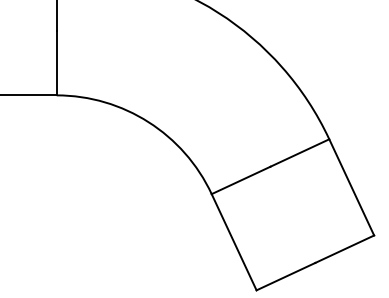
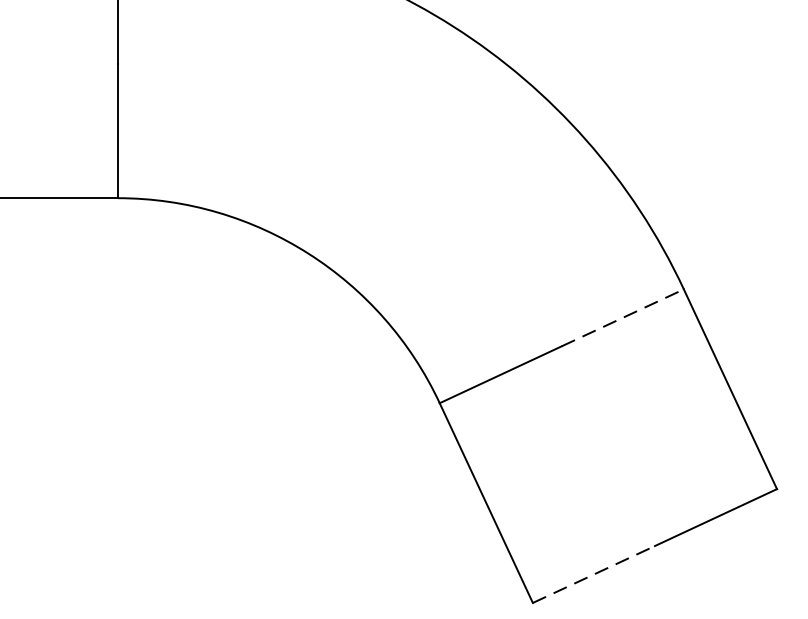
line: (300, 152) -> (624, 316), solid -> dashed
line: (286, 276) -> (595, 574), solid -> dashed

